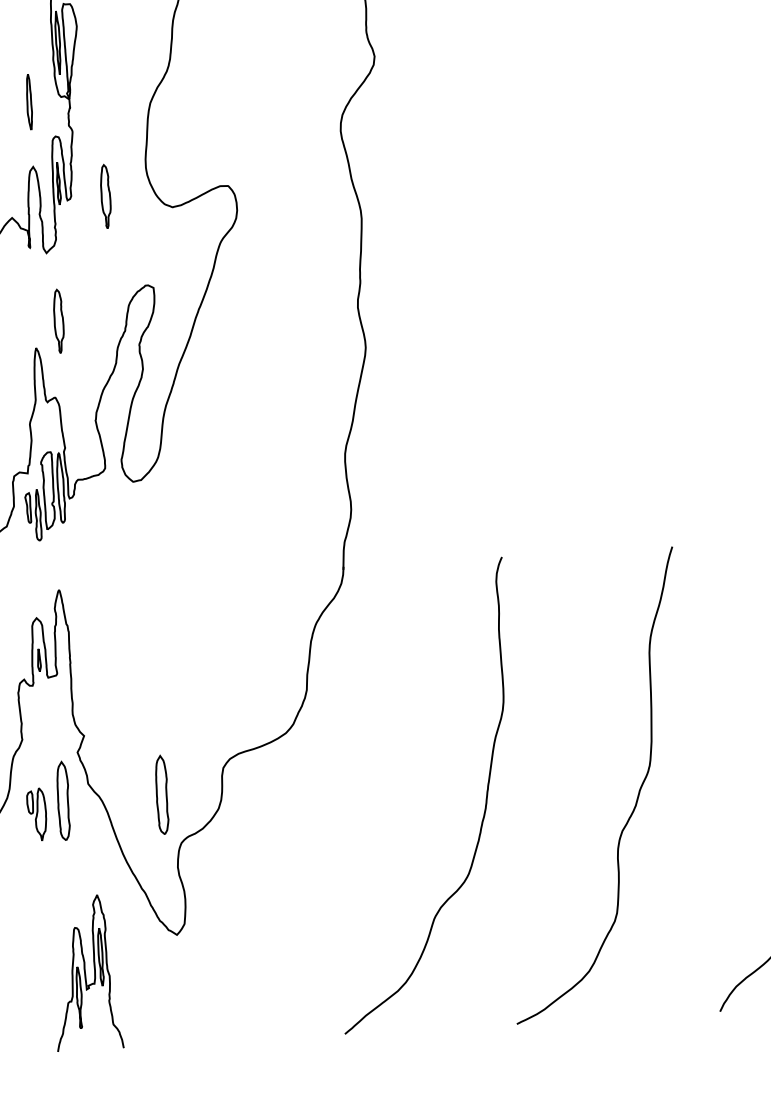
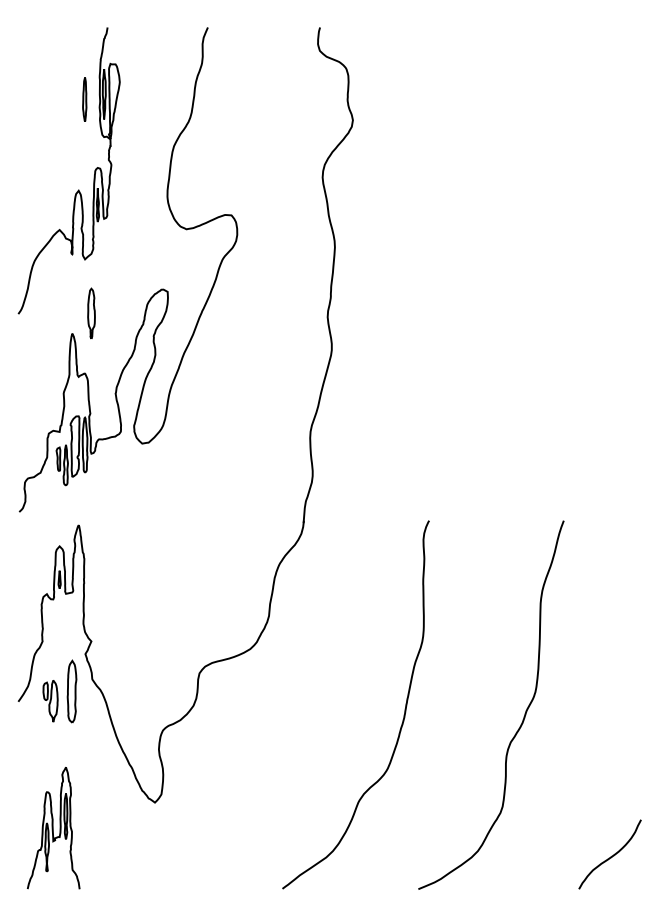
part: (28, 102) -> (84, 99), moved
part: (105, 196) -> (134, 217), removed
part: (161, 794) -> (149, 691), removed
part: (86, 973) -> (53, 828), moved

